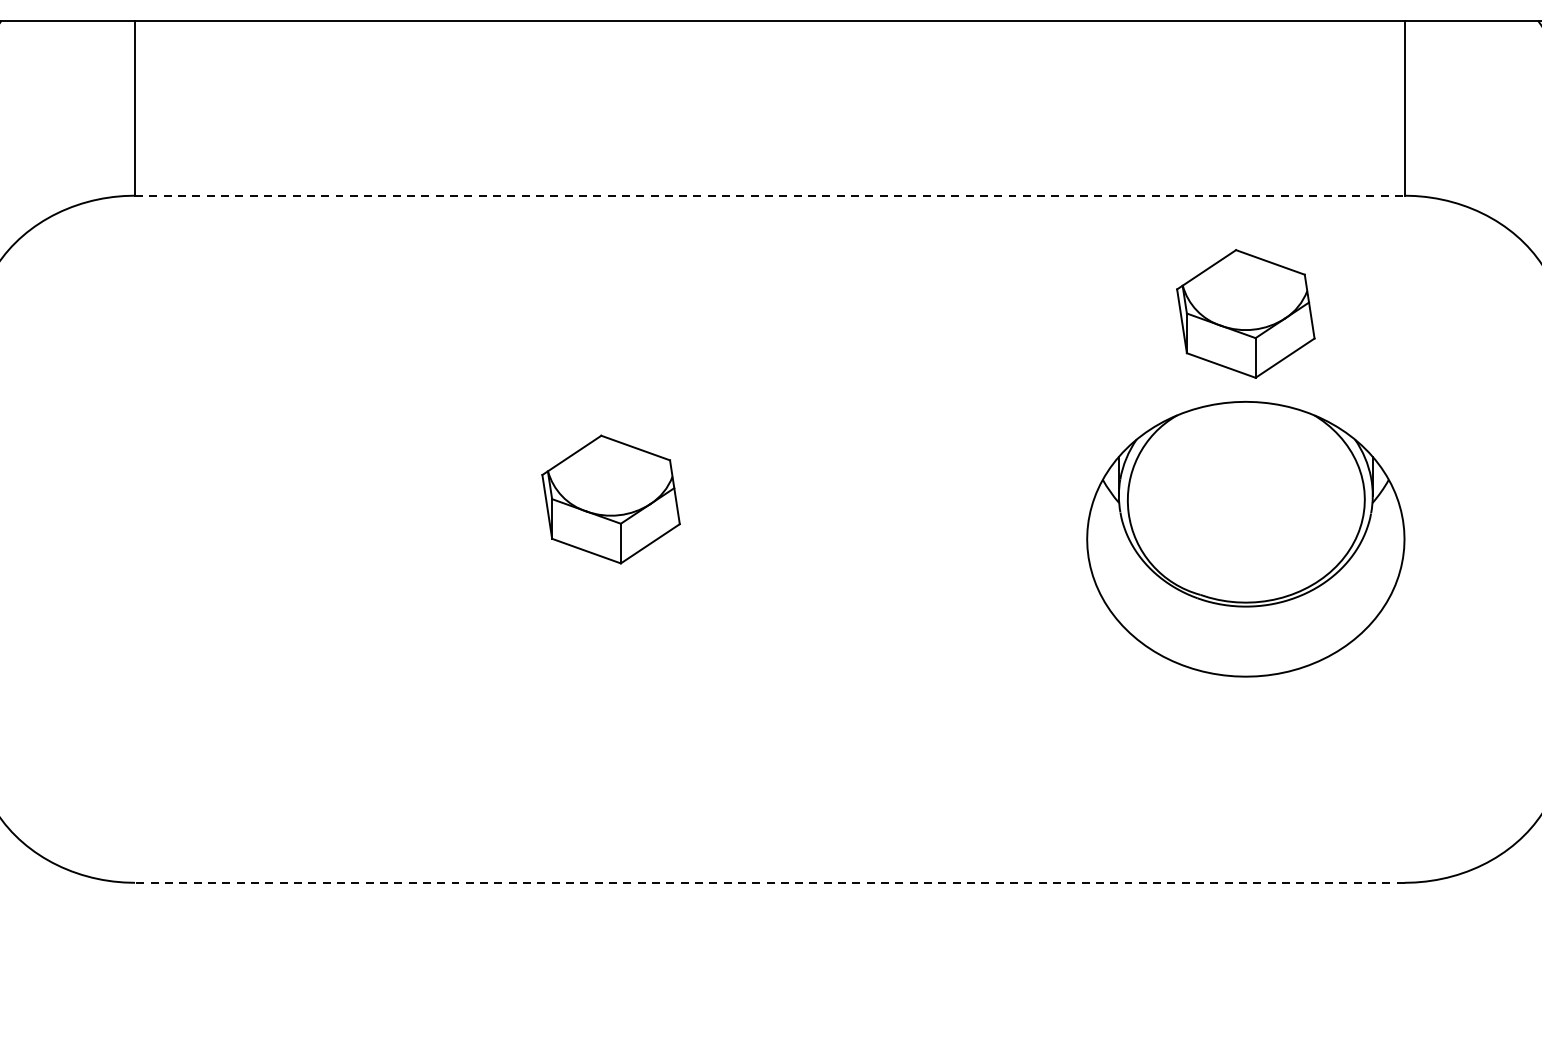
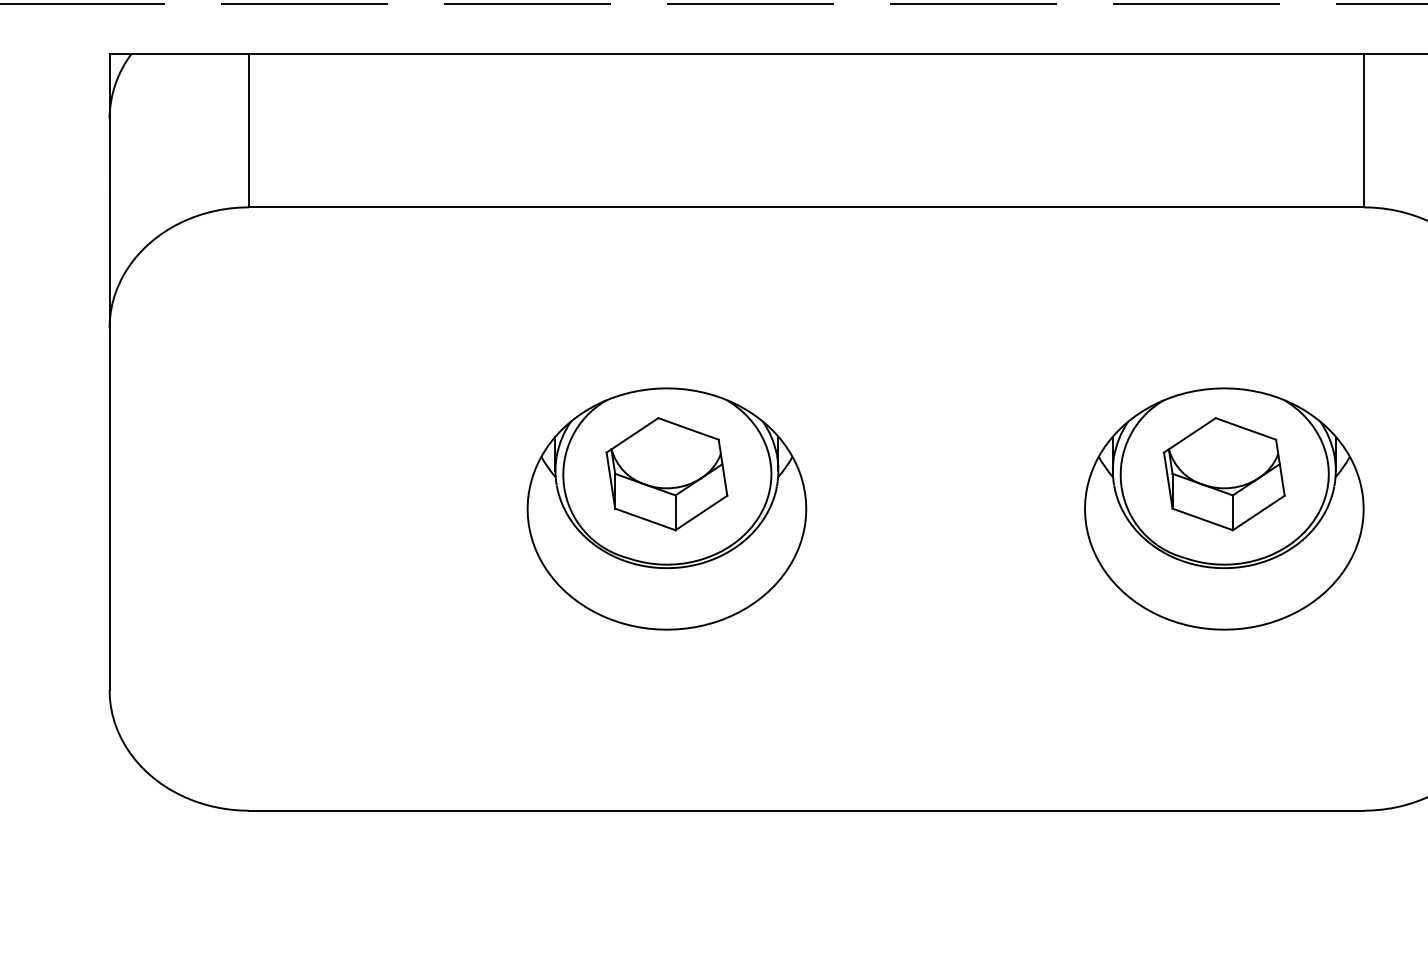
line: (770, 195) -> (806, 207), dashed -> solid
part: (1244, 314) -> (1223, 474), moved
part: (610, 538) -> (666, 508), added
line: (768, 882) -> (805, 810), dashed -> solid

